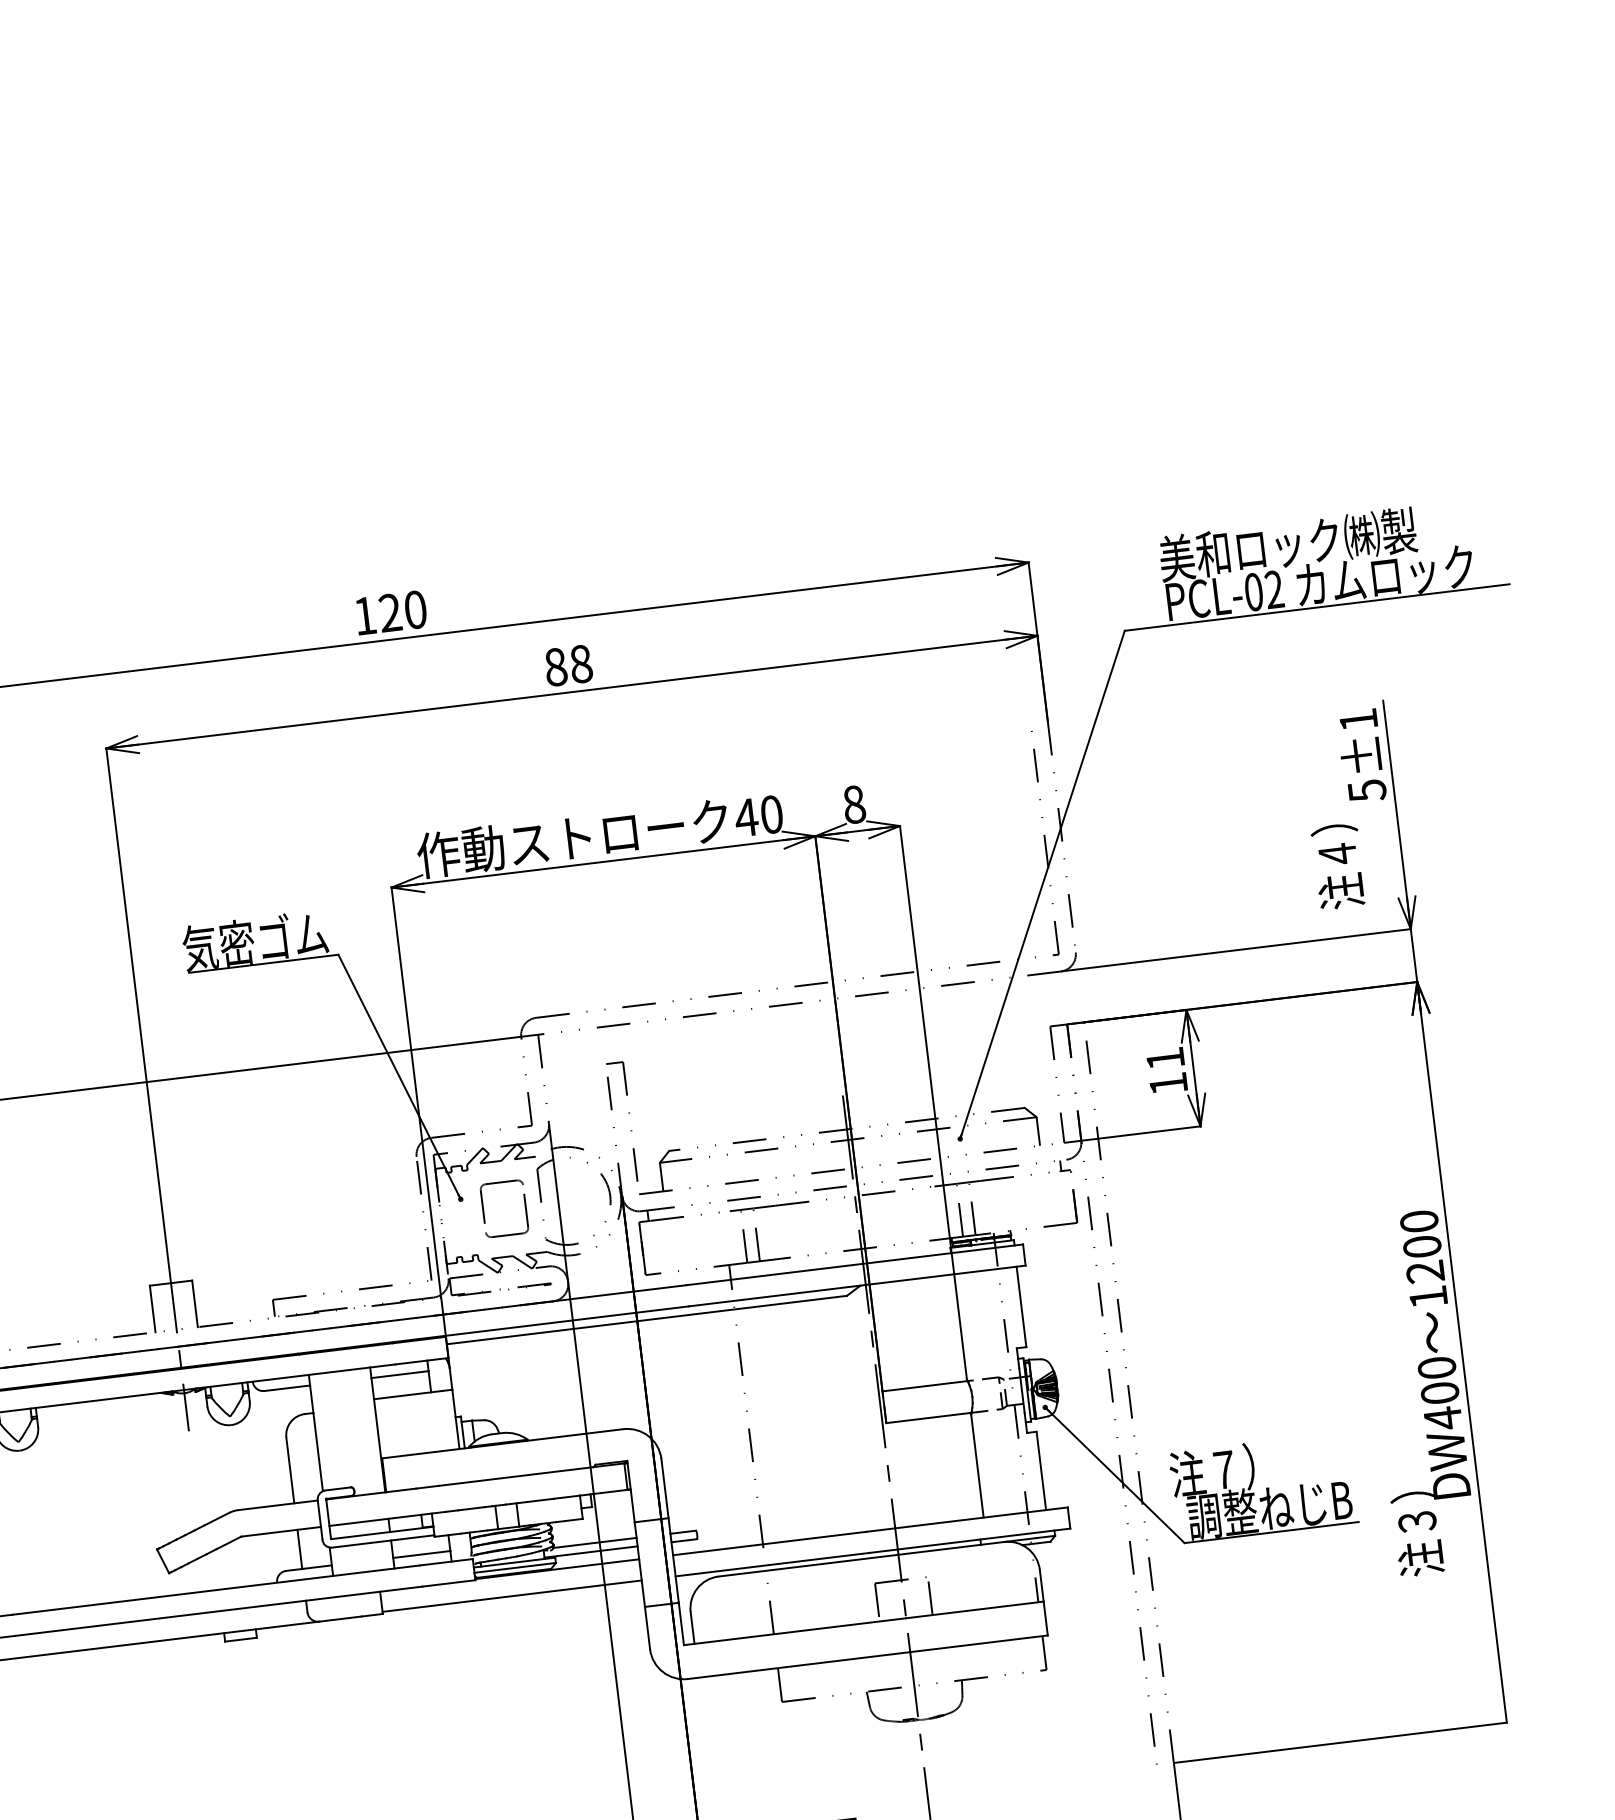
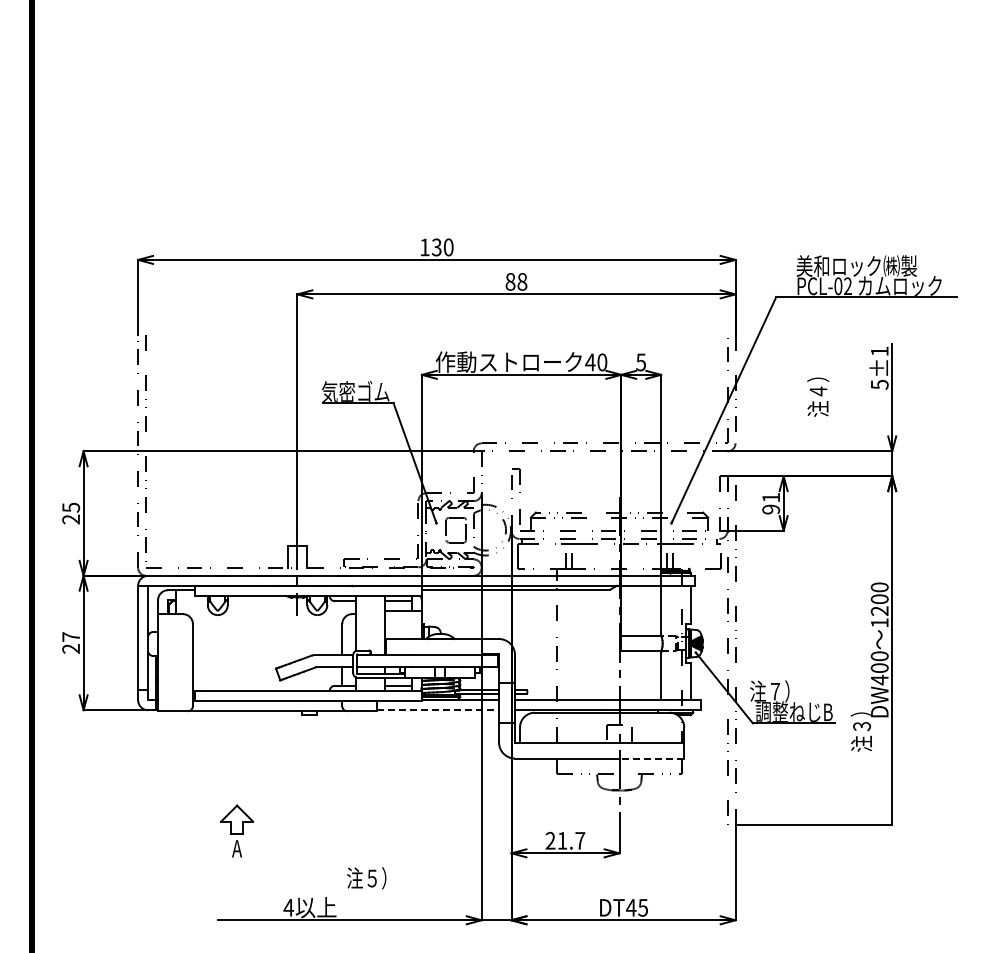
text: (389, 613) -> (436, 247), 120 -> 130
text: (855, 804) -> (641, 362), 8 -> 5
text: (1338, 864) -> (818, 396), moved
text: (1169, 1083) -> (771, 509), 11 -> 91
line: (513, 1596) -> (438, 710), solid -> dashed
line: (978, 1643) -> (651, 758), solid -> dashed

